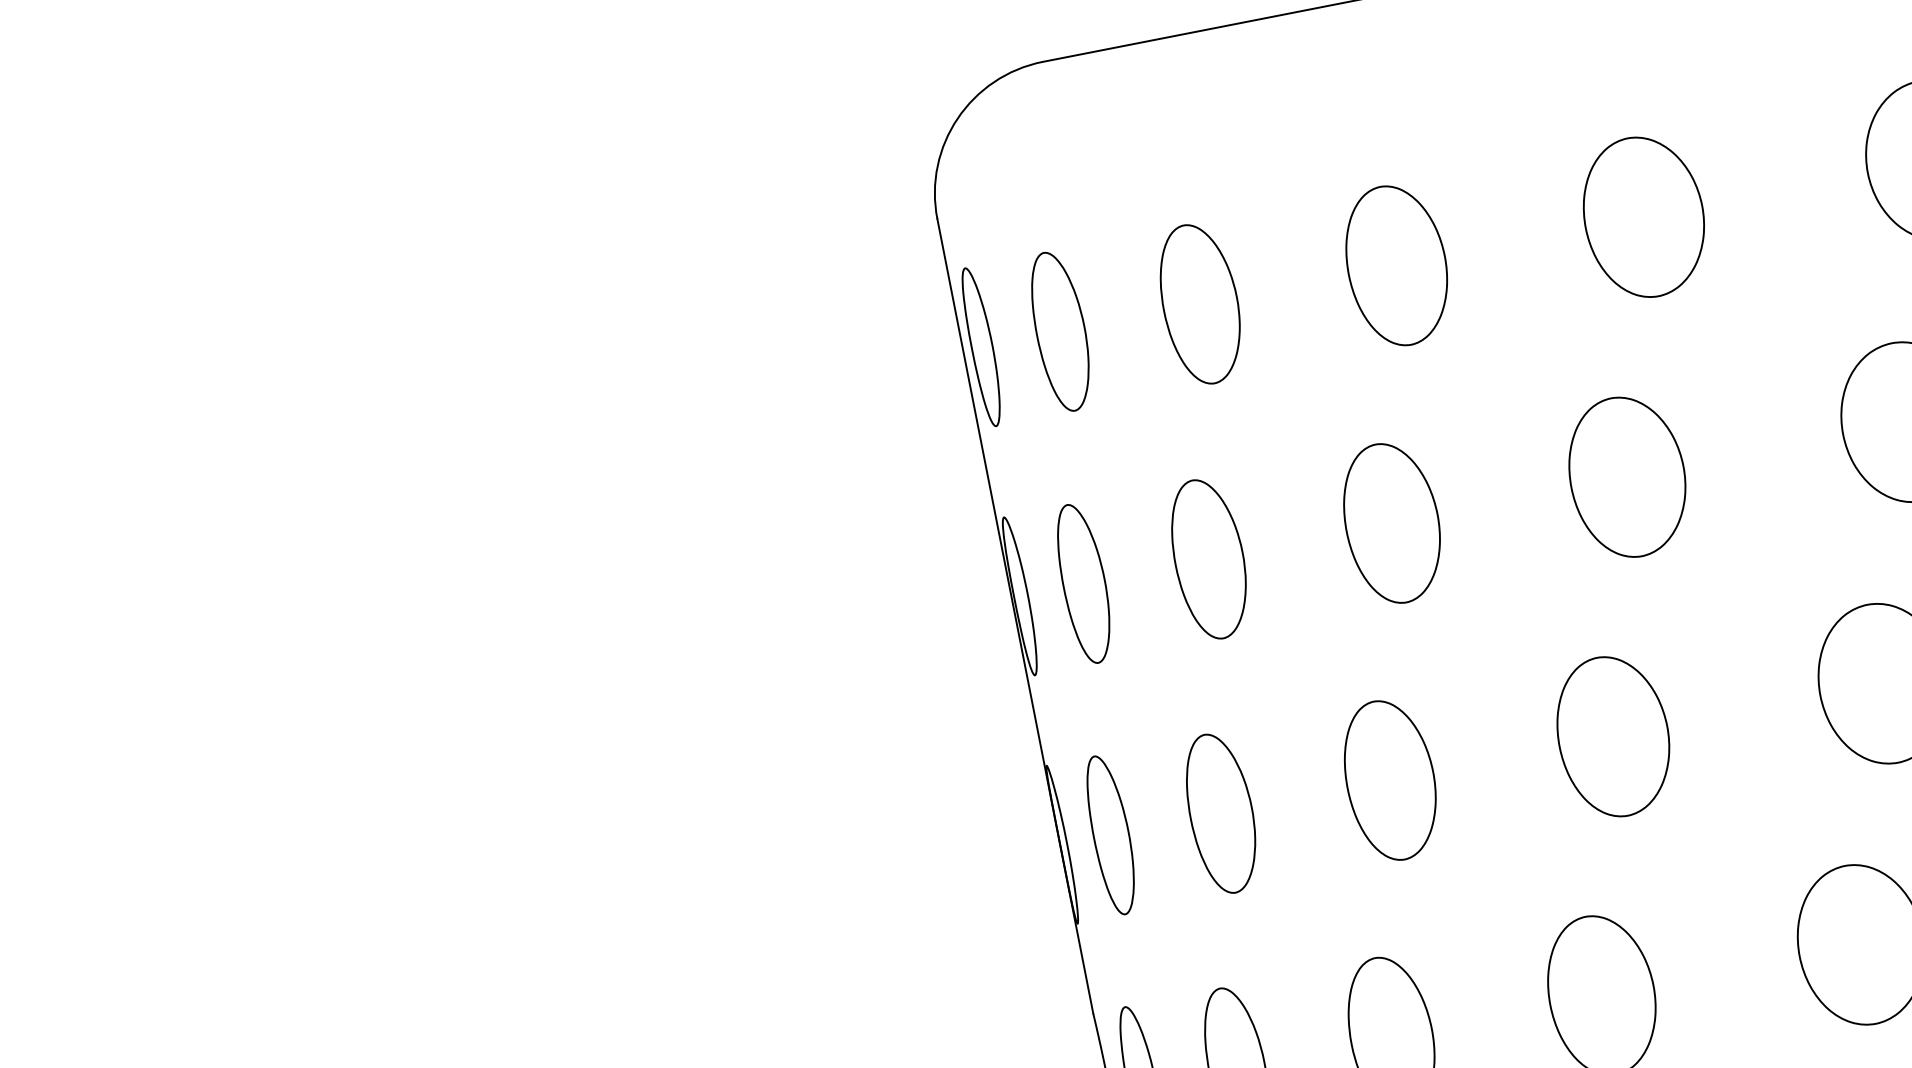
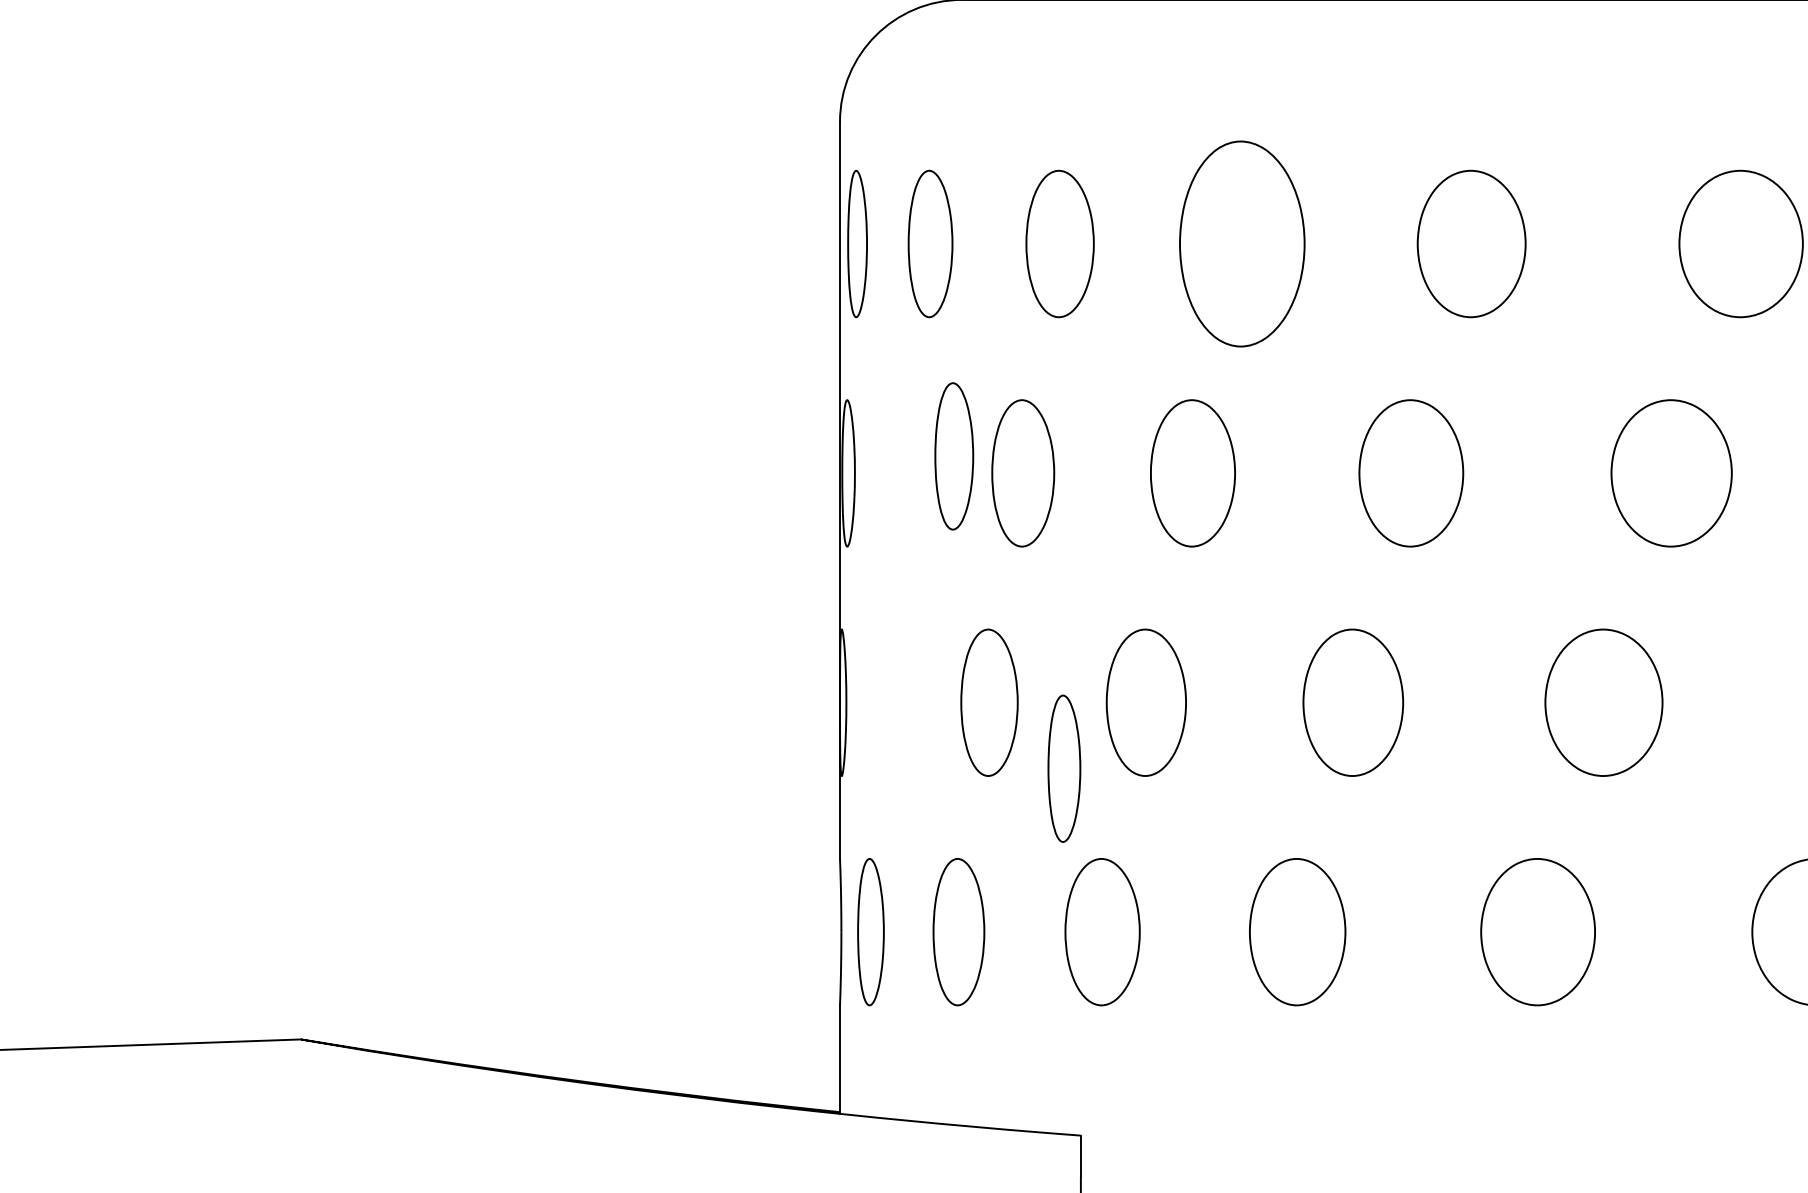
part: (1396, 265) -> (1242, 243), size x1.4
part: (1084, 583) -> (954, 456), moved
part: (1111, 834) -> (1064, 768), moved

